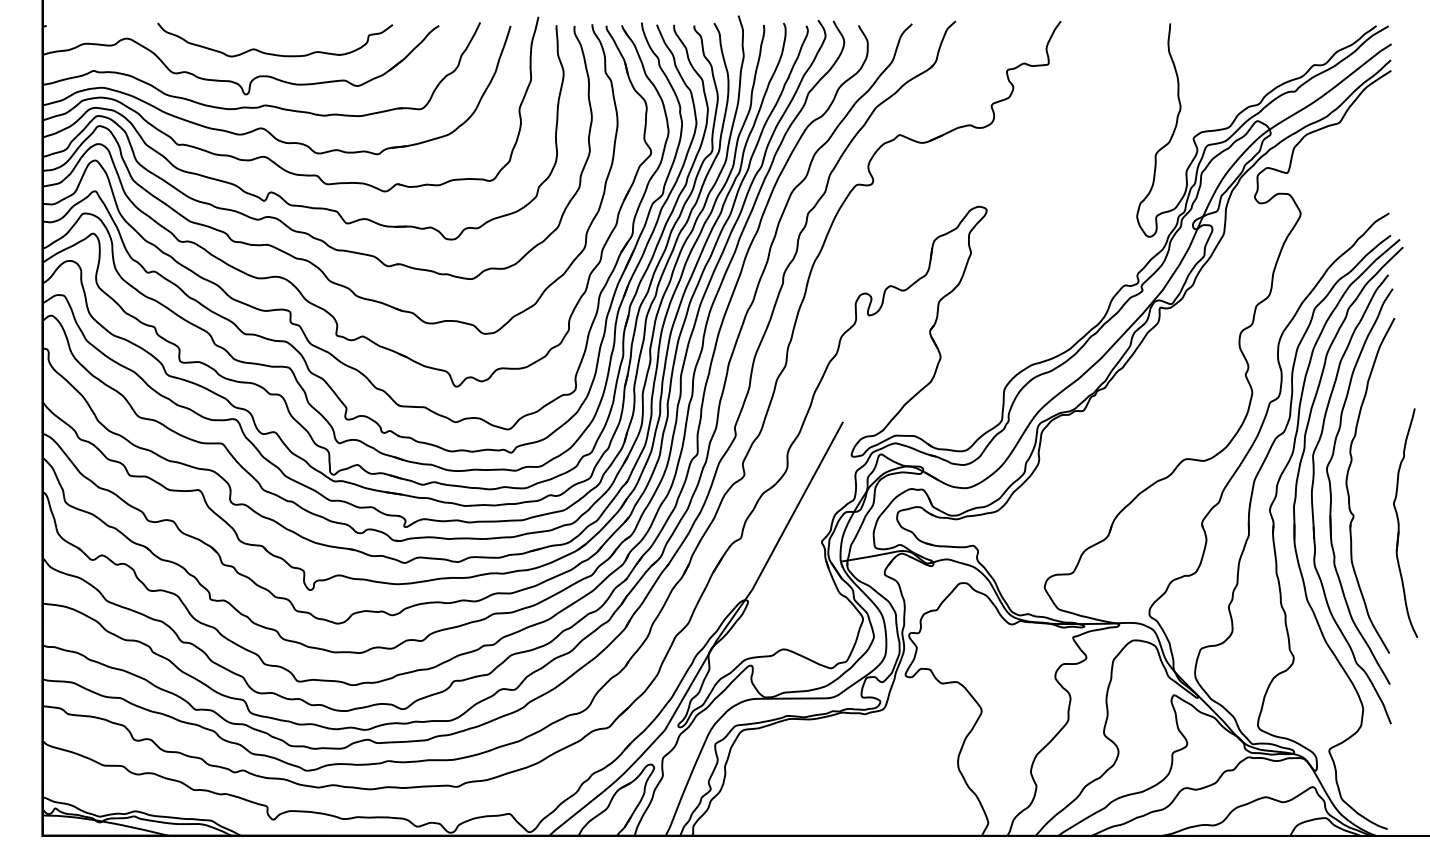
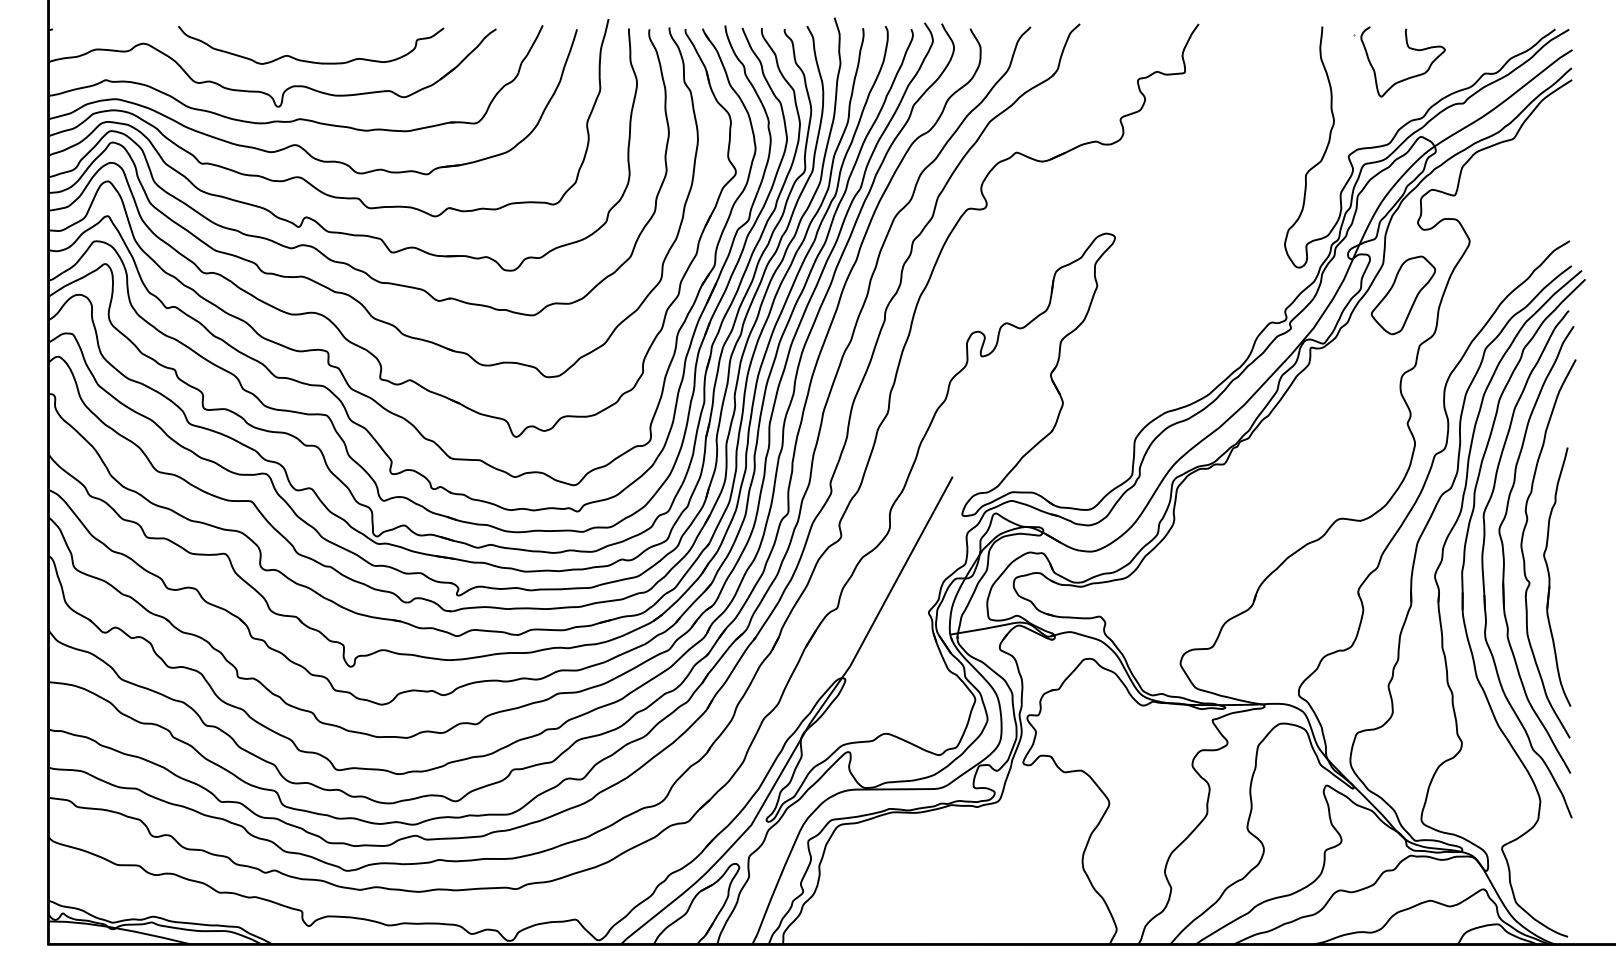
part: (1246, 42) -> (1408, 48), added
part: (1242, 261) -> (1403, 295), added
part: (1399, 522) -> (1550, 576), moved

